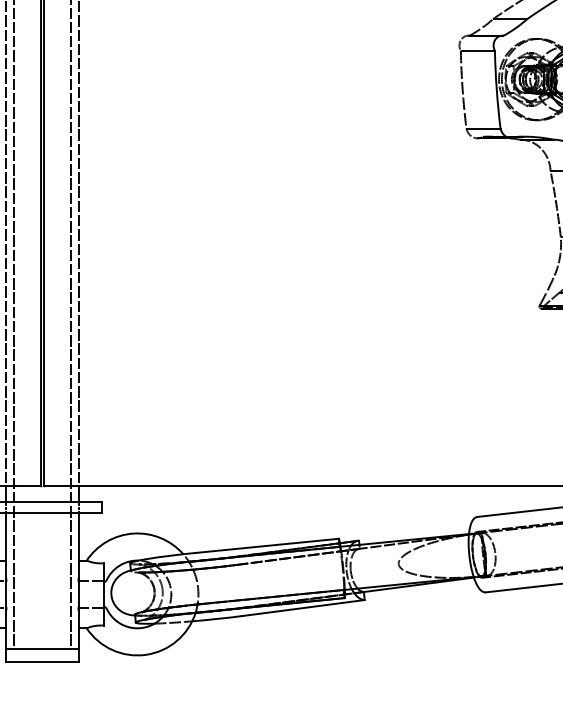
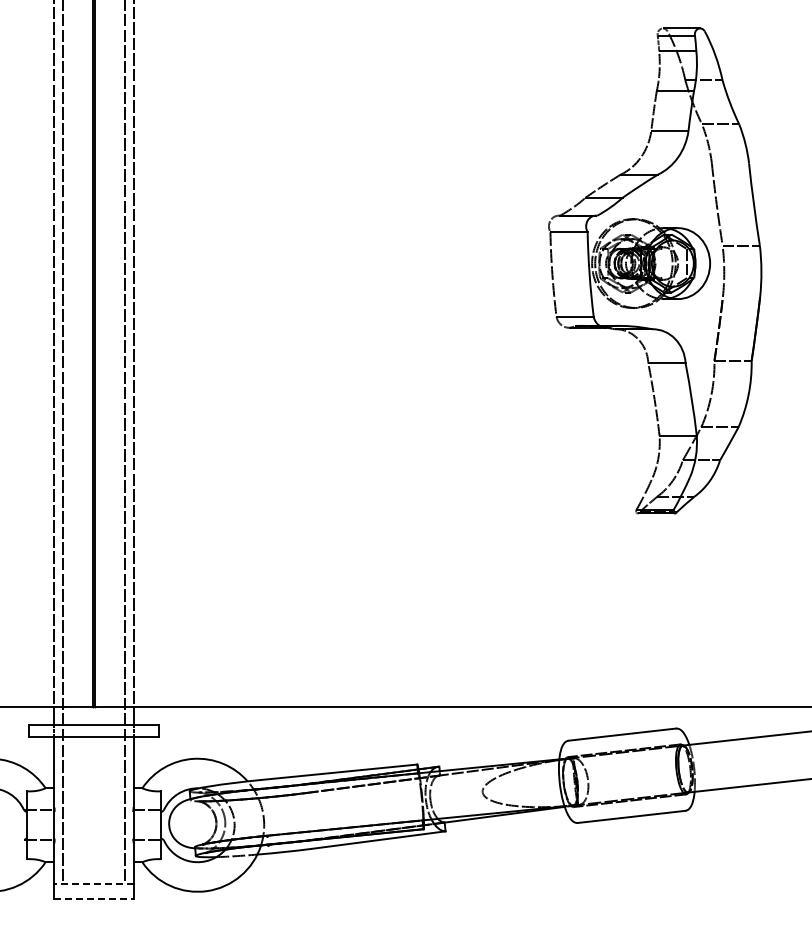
line: (41, 648) -> (93, 884), solid -> dashed
line: (41, 662) -> (93, 899), solid -> dashed

